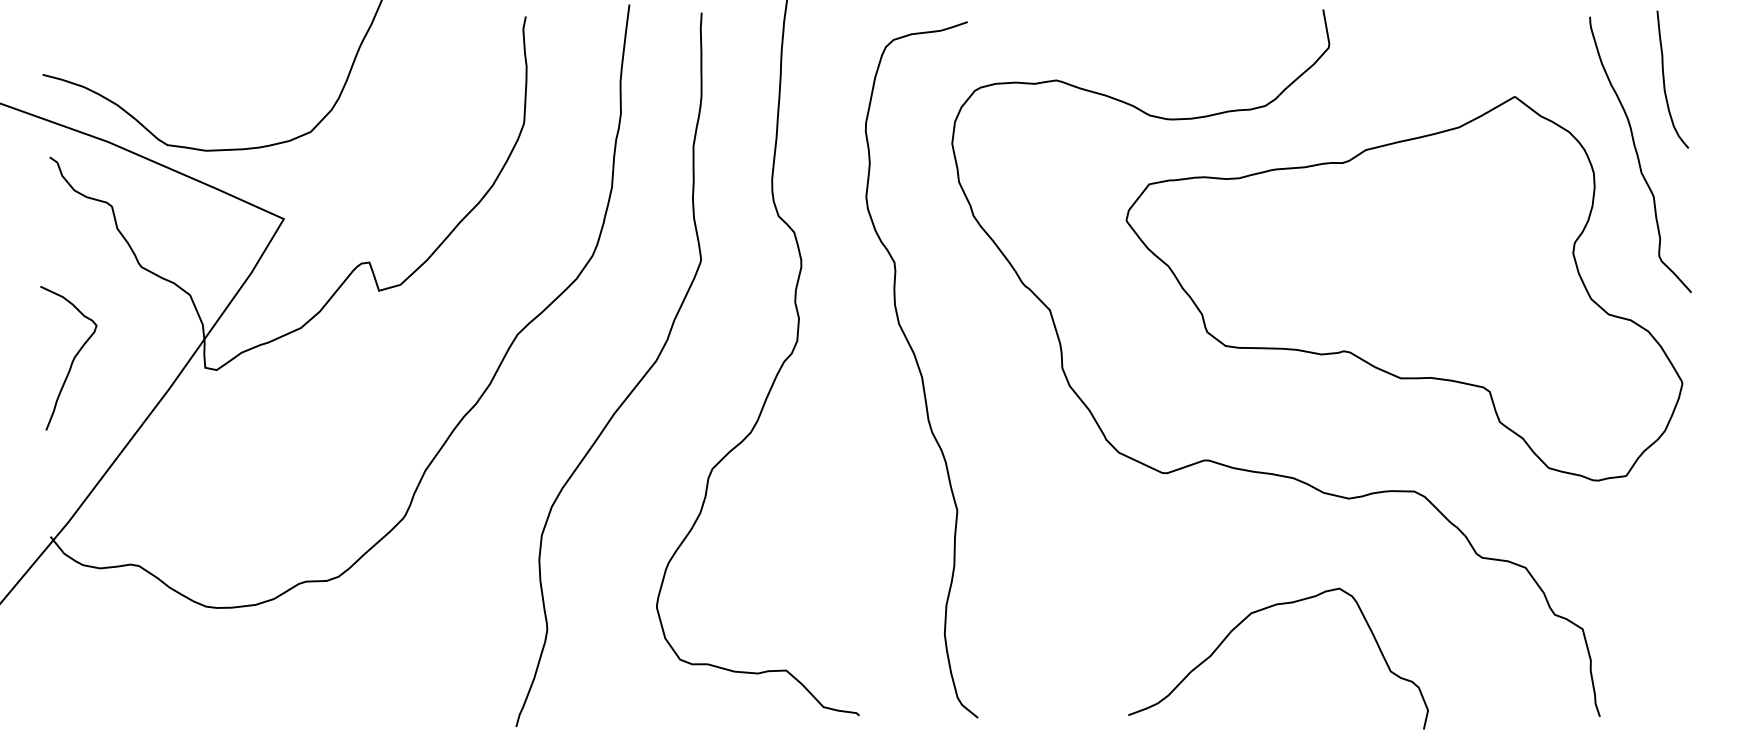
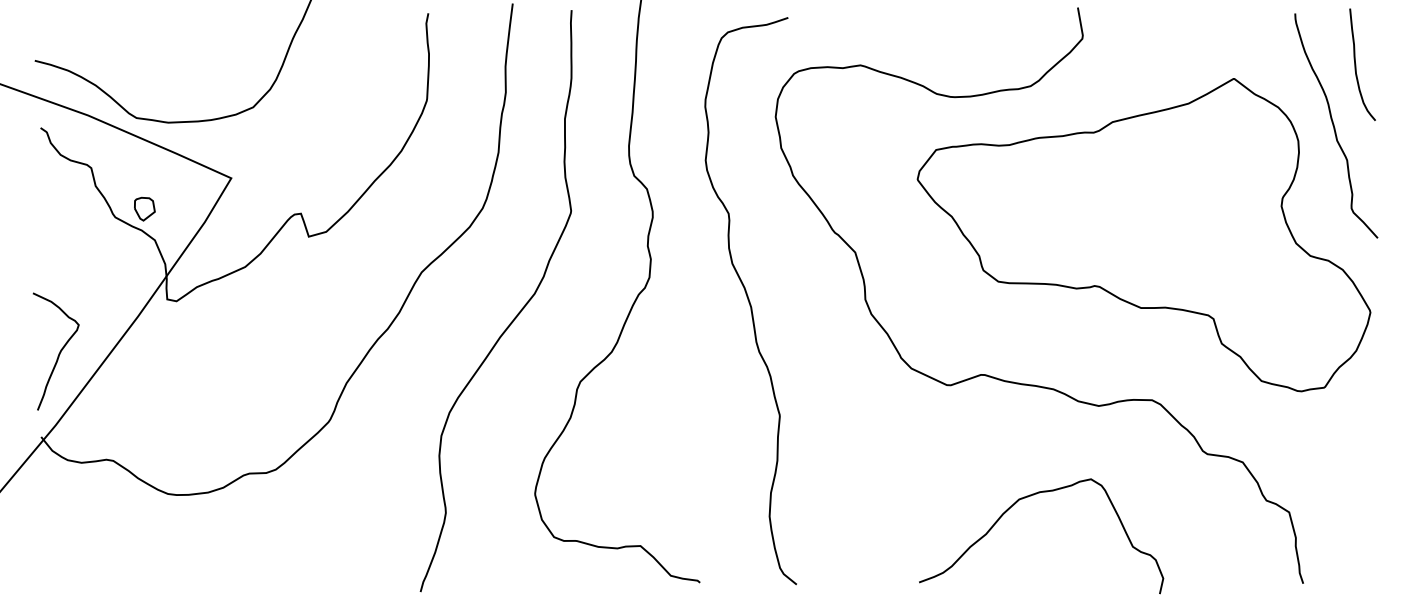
part: (177, 256) -> (144, 208), added
curve: (71, 360) -> (58, 353), moved

